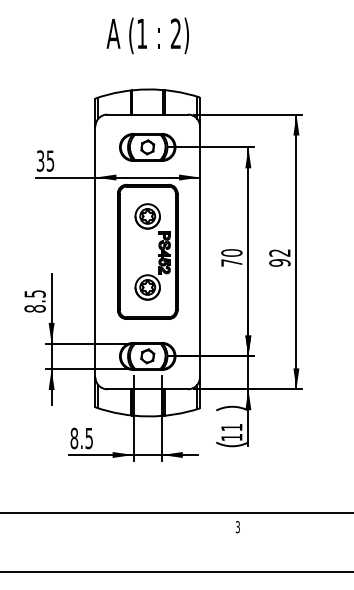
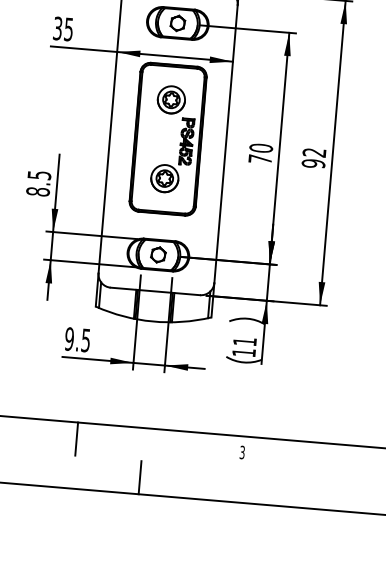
text: (74, 438) -> (69, 339), 8.5 -> 9.5
line: (88, 527) -> (76, 439), added
line: (148, 557) -> (140, 477), added

